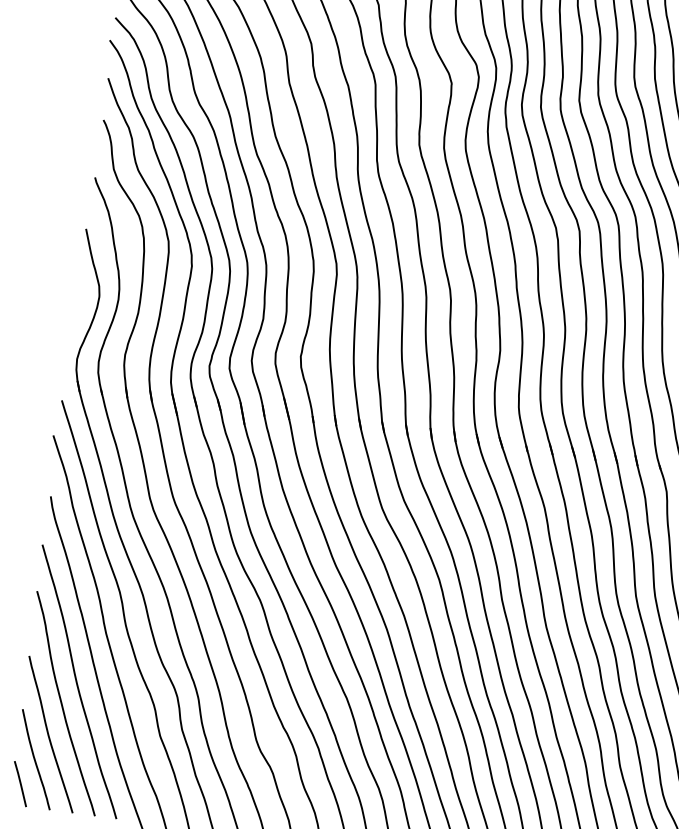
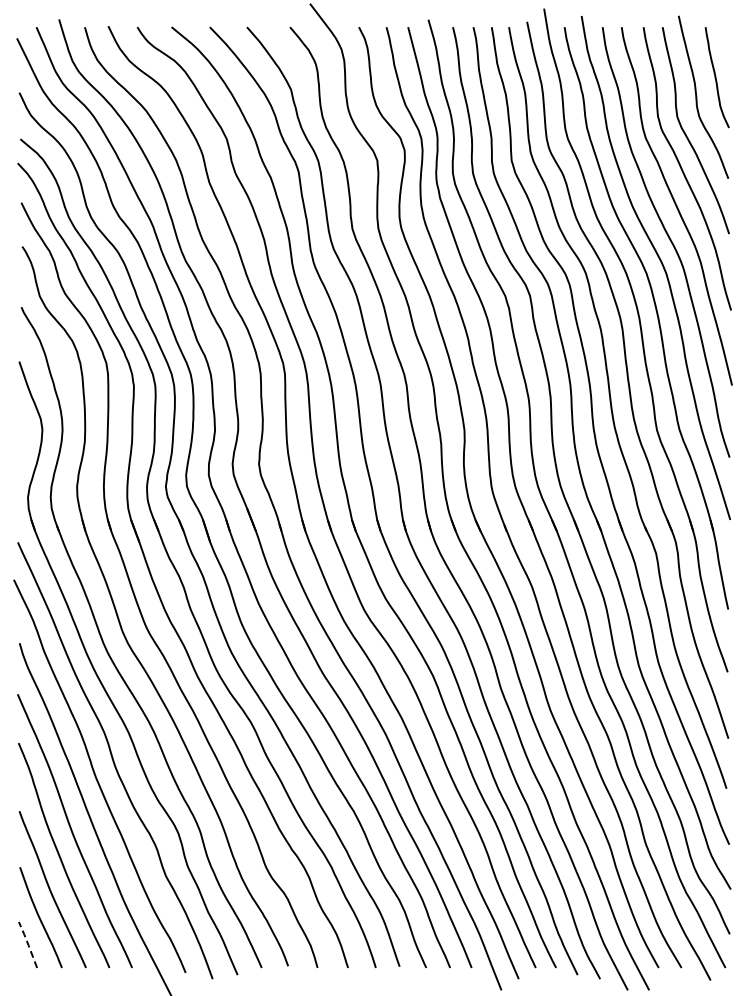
line: (20, 782) -> (27, 943), solid -> dashed

